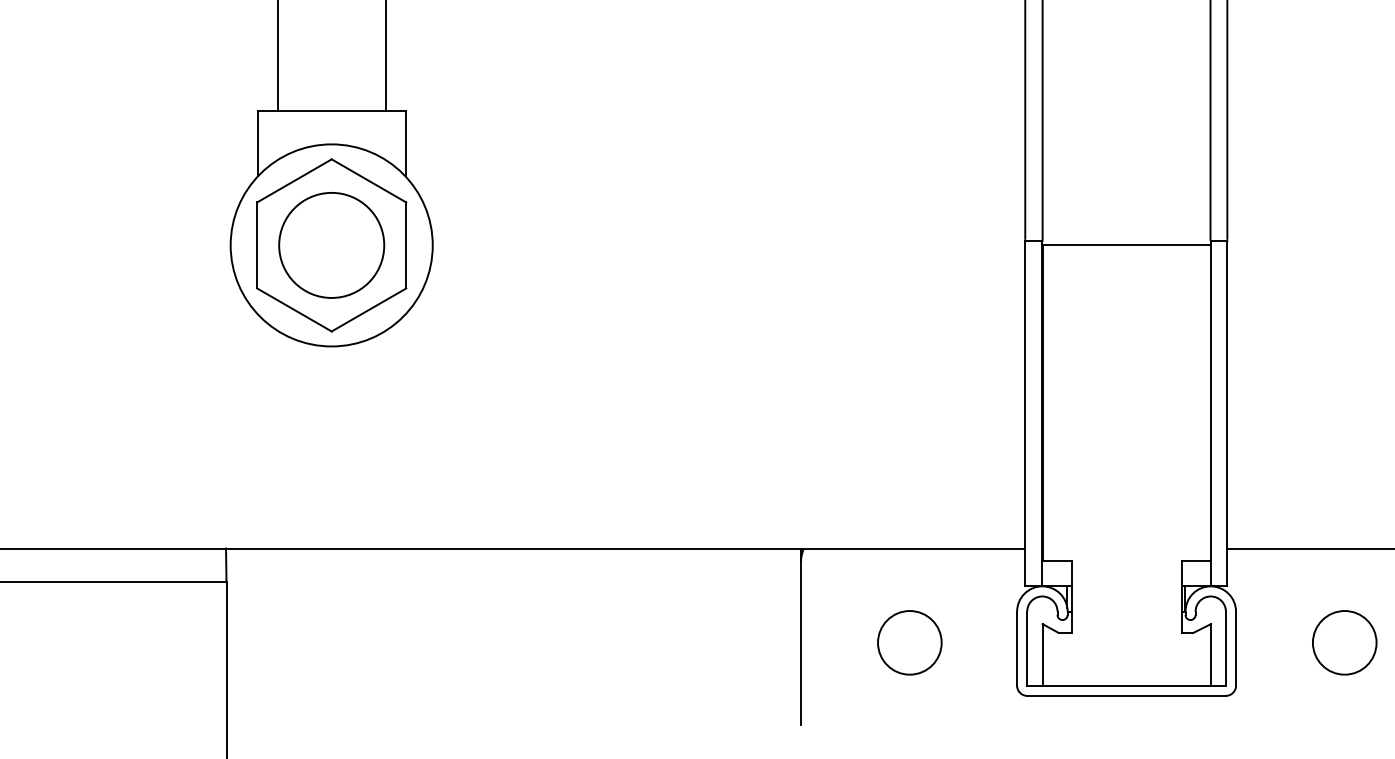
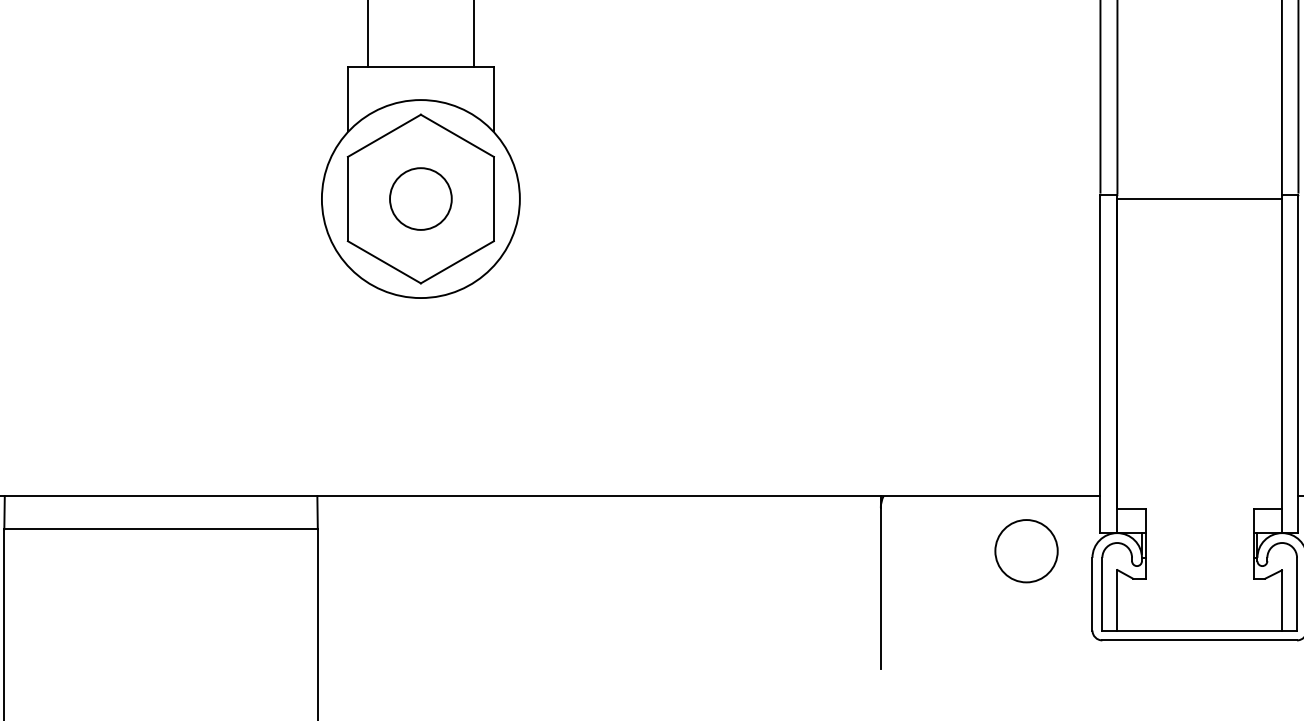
circle: (331, 244) -> (420, 198), size x0.6
circle: (909, 642) -> (1026, 550), moved

